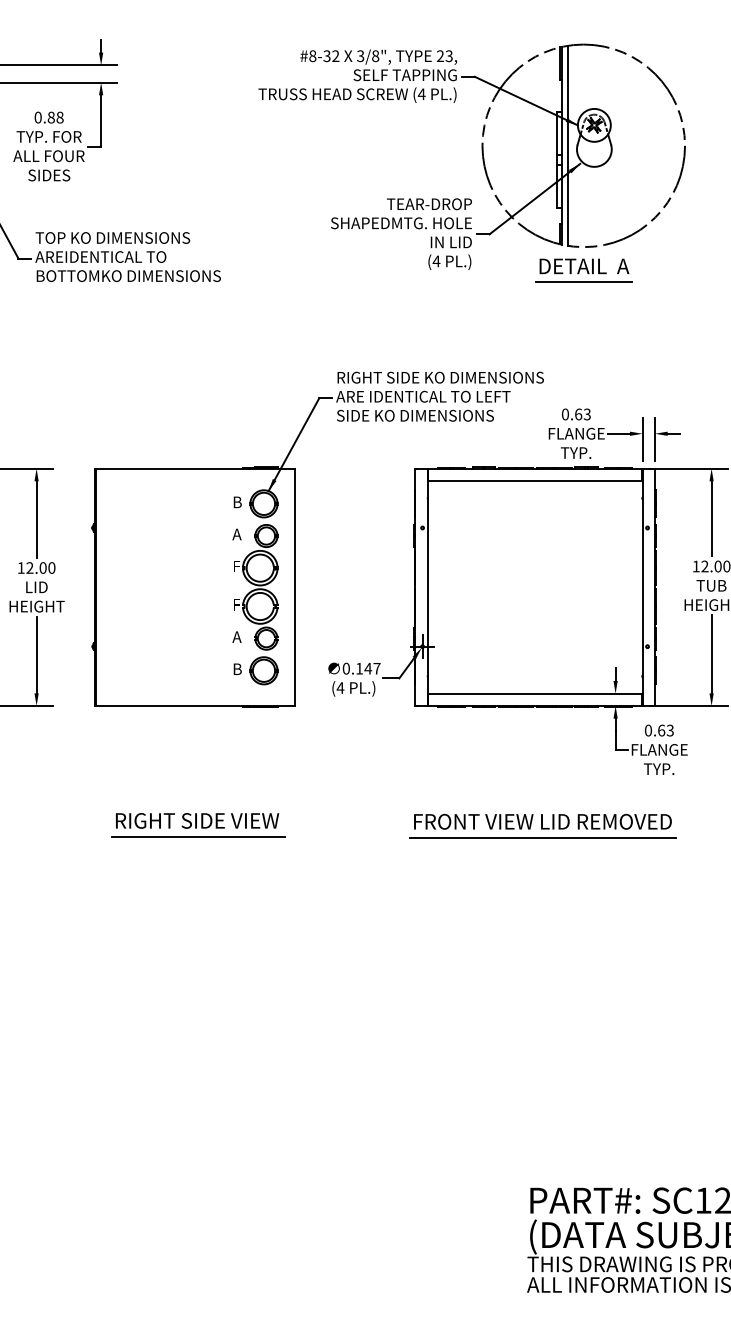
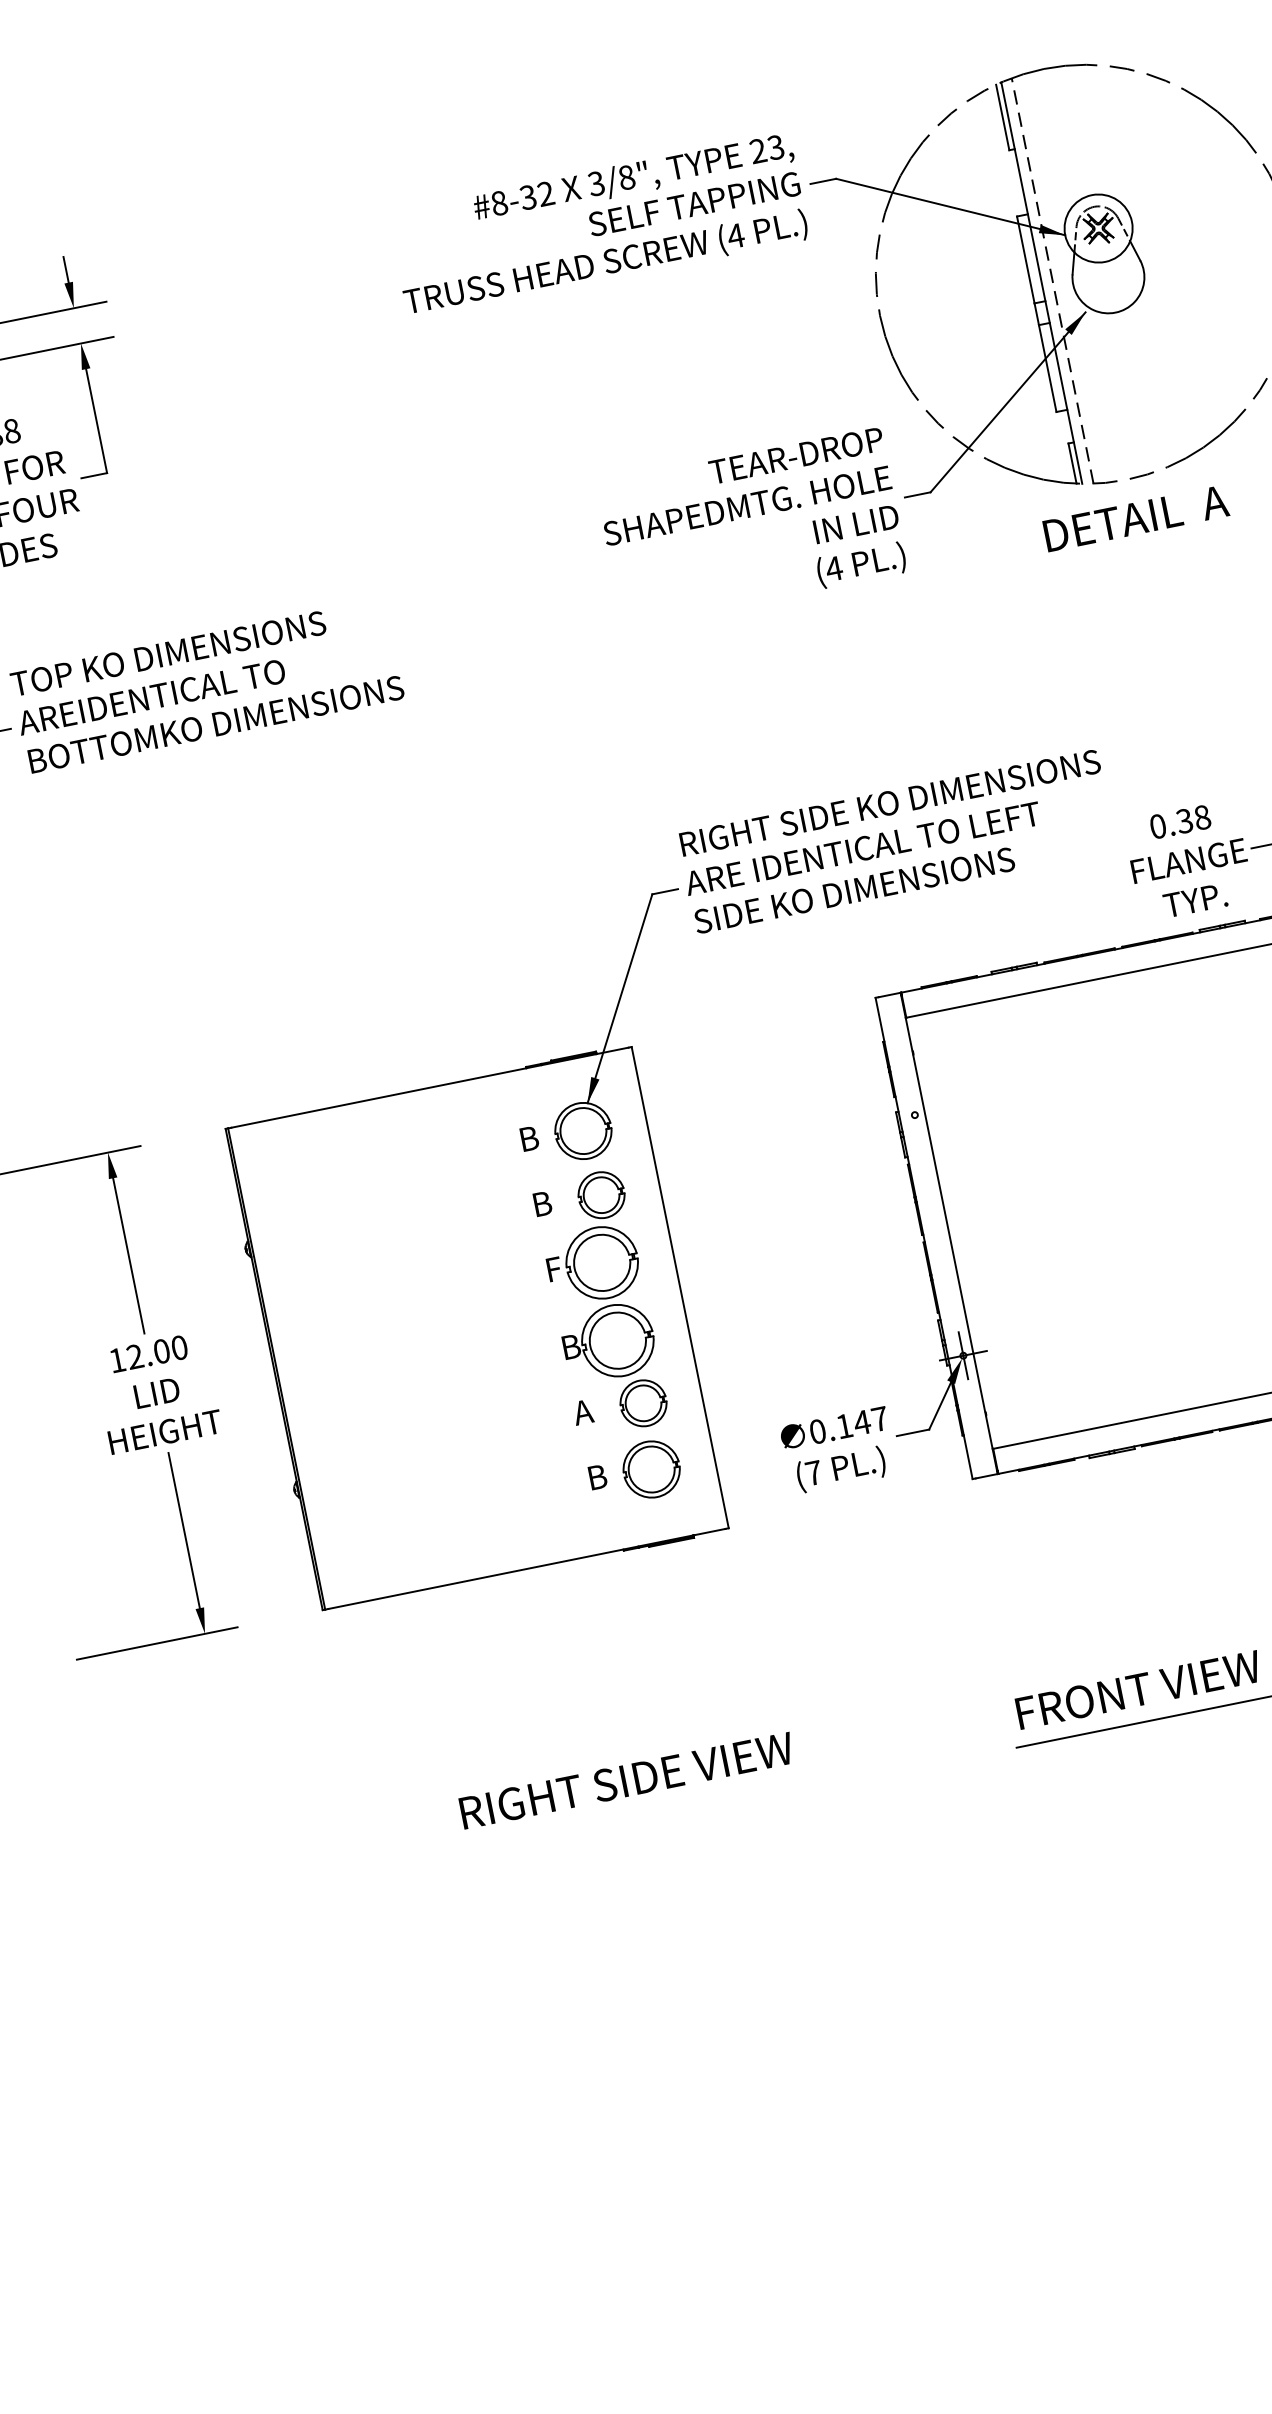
line: (567, 145) -> (1052, 280), solid -> dashed
line: (583, 282) -> (1140, 551), removed
text: (582, 414) -> (1192, 819), 0.63 -> 0.38
text: (236, 534) -> (540, 1204), A -> B
text: (237, 604) -> (570, 1345), F -> B
text: (340, 687) -> (813, 1472), (4 -> (7
text: (197, 820) -> (626, 1779), moved
line: (198, 836) -> (586, 1832), removed

